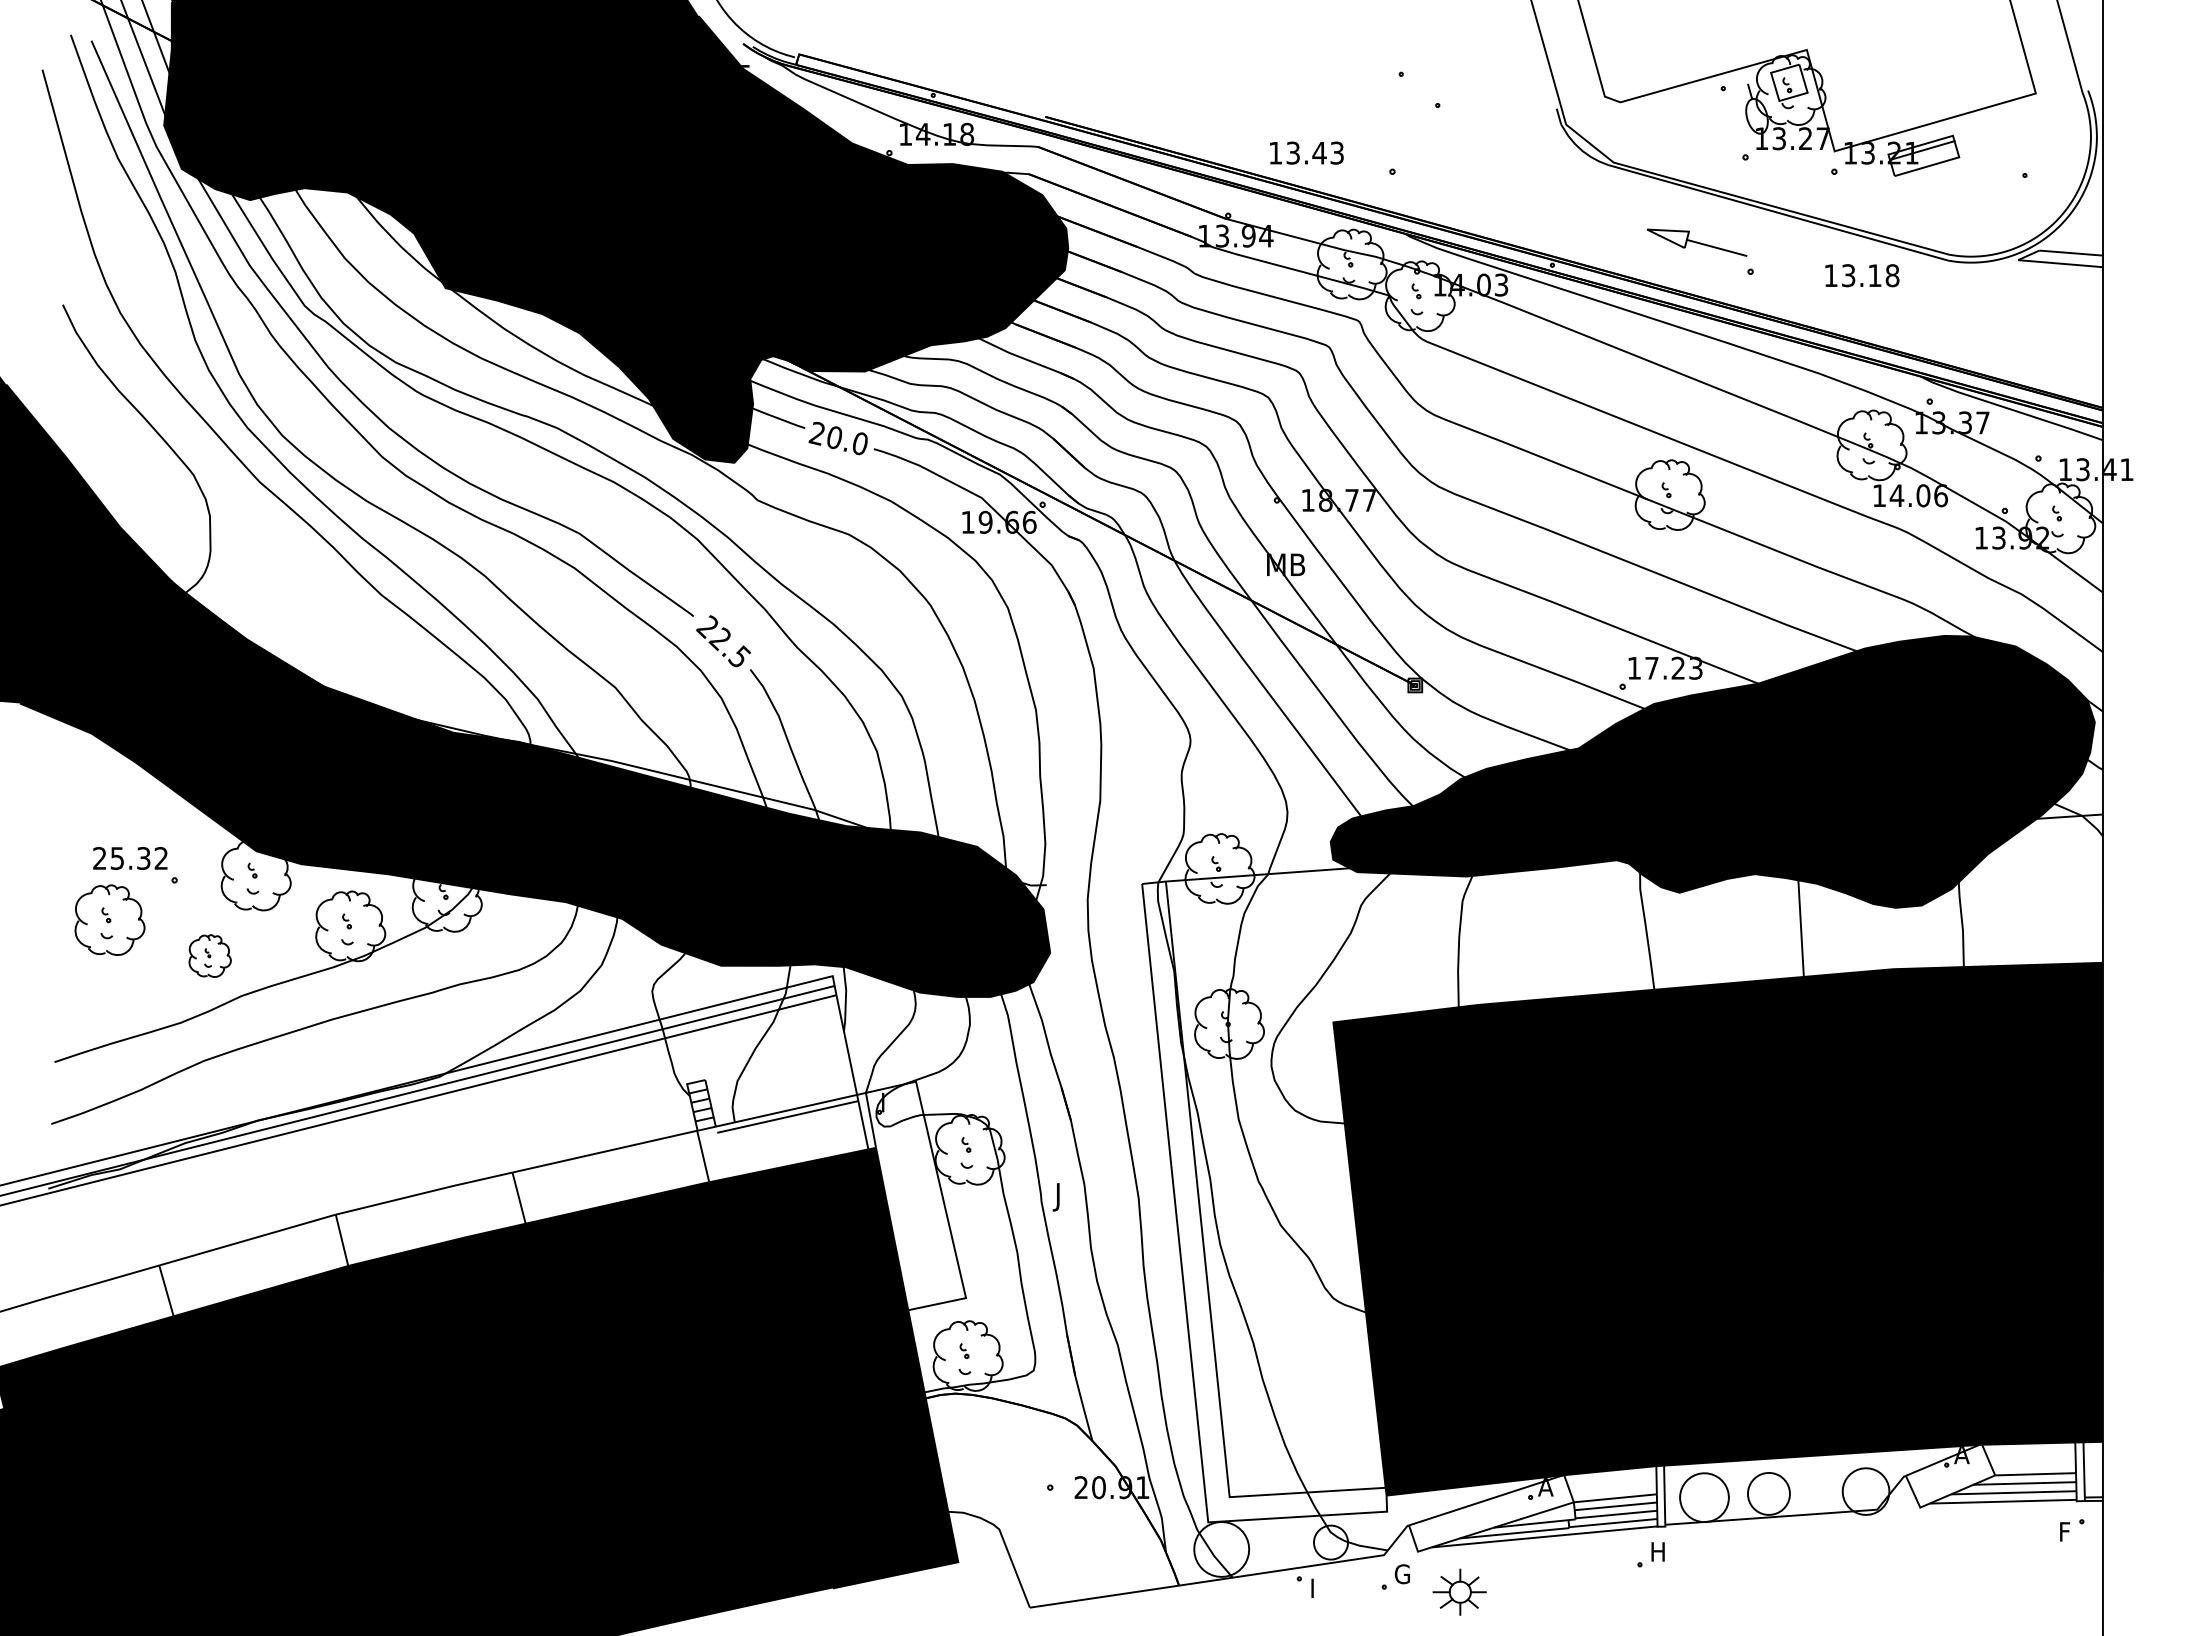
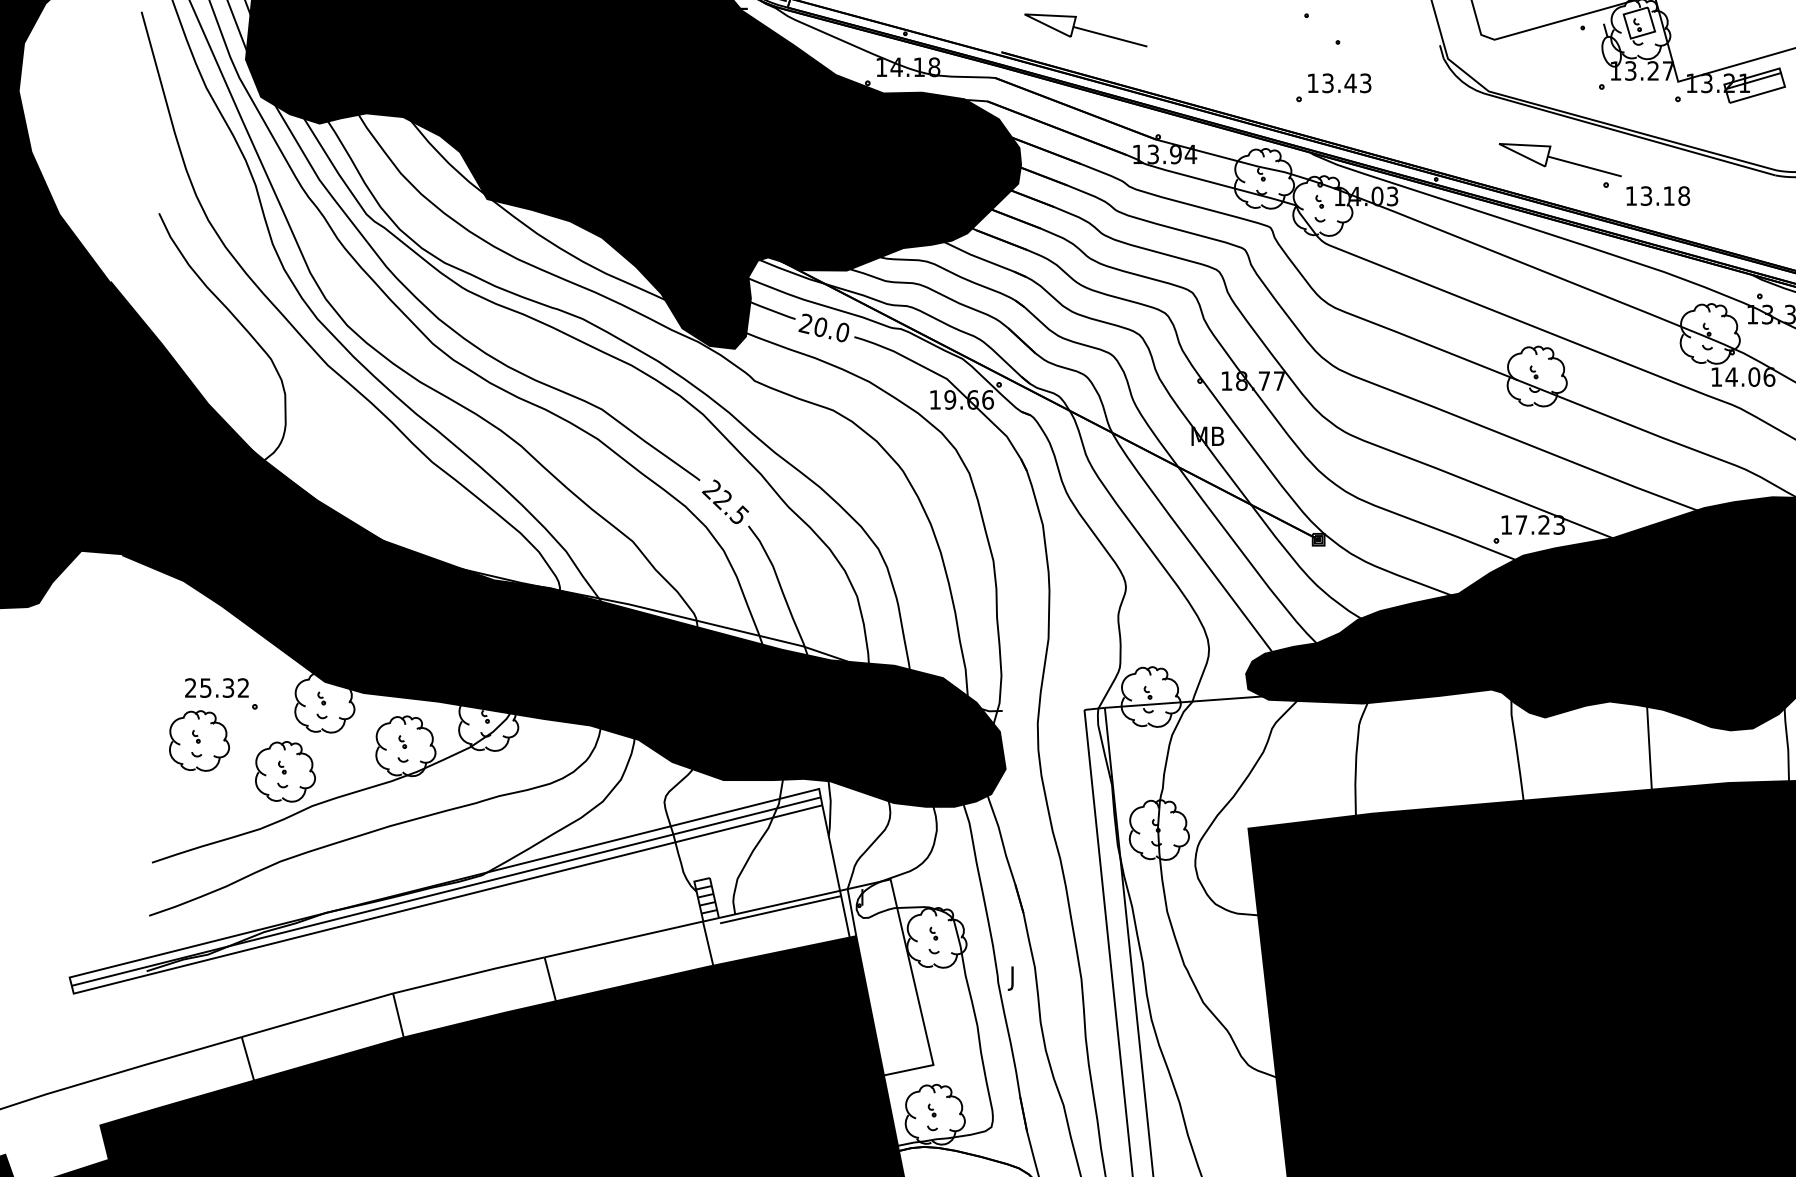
part: (1143, 90) -> (1085, 29), added
text: (1306, 152) -> (1339, 82), moved
part: (1696, 242) -> (1559, 159), size x1.43
text: (1862, 275) -> (1658, 195), moved
part: (209, 955) -> (284, 771), size x1.67

